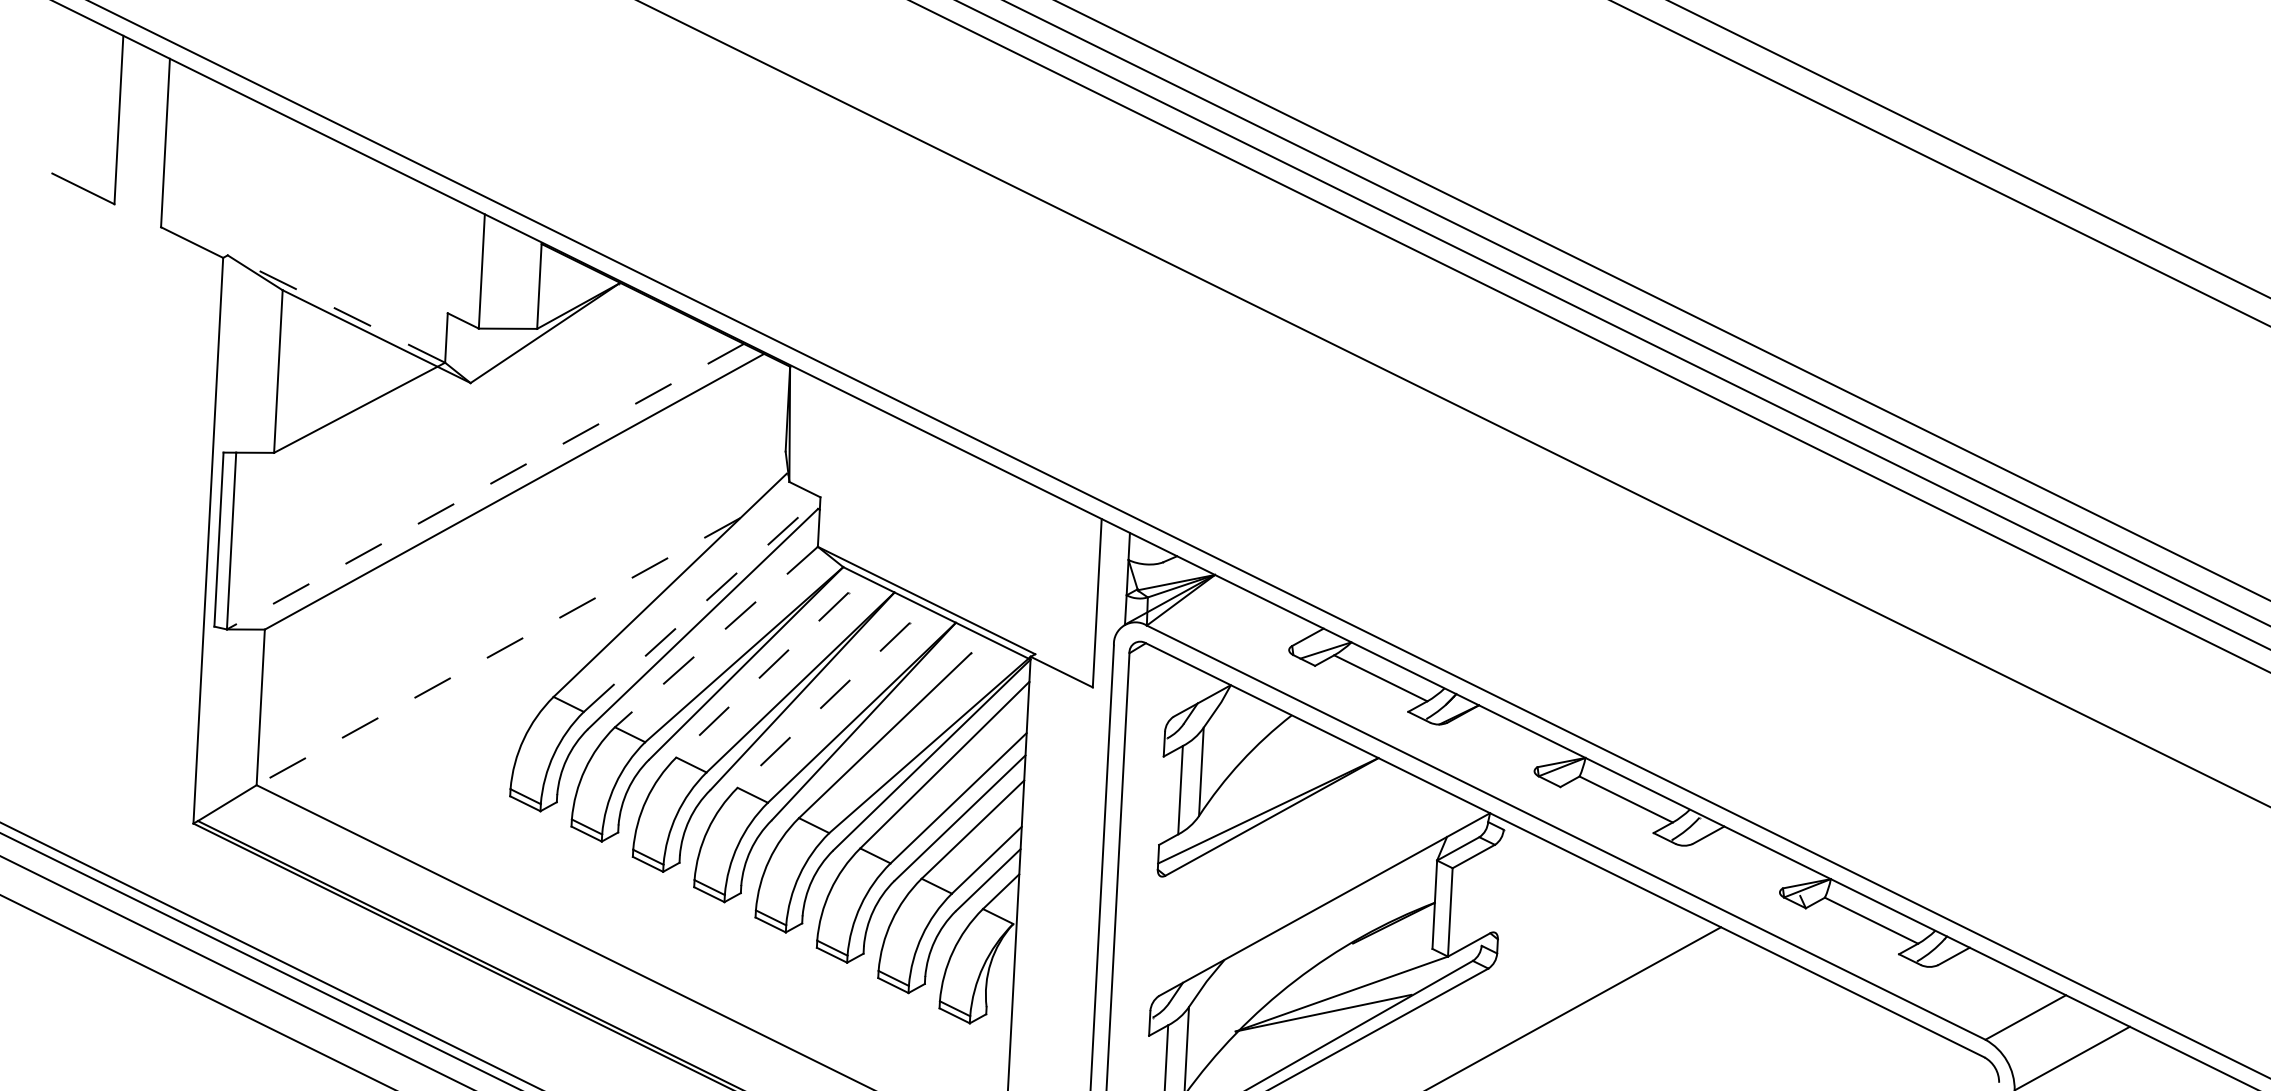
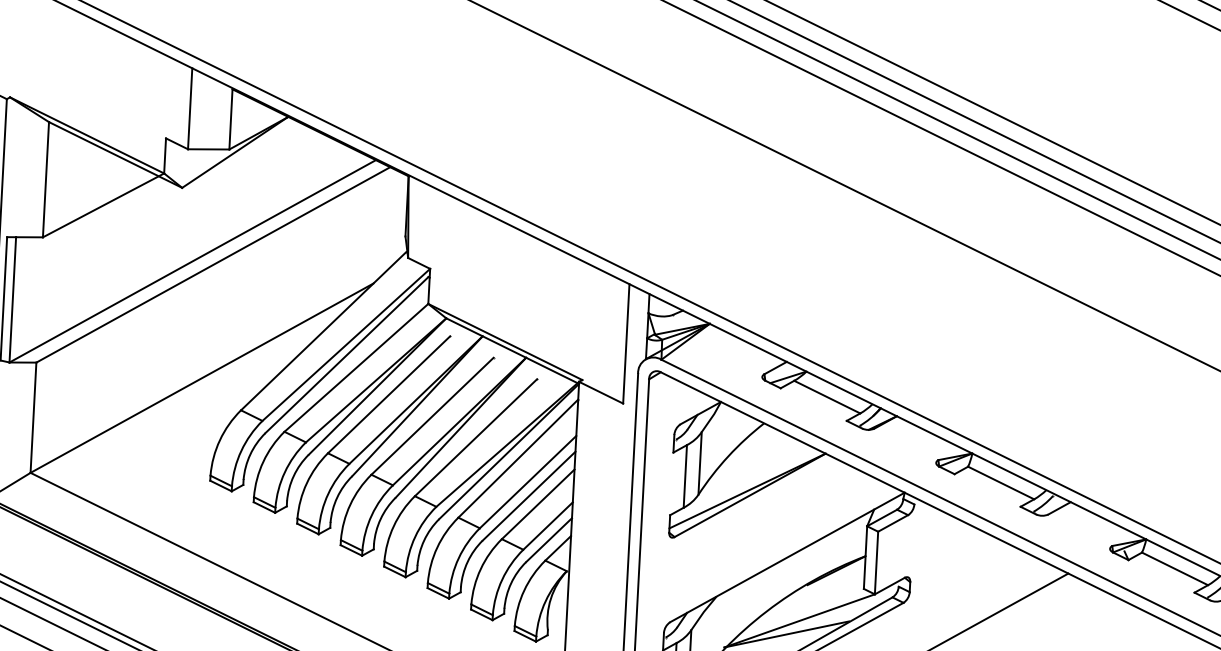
line: (336, 308) -> (87, 135), dashed -> solid
line: (485, 486) -> (192, 261), dashed -> solid
line: (702, 604) -> (346, 344), dashed -> solid
line: (716, 637) -> (356, 368), dashed -> solid
line: (498, 651) -> (201, 378), dashed -> solid
line: (762, 675) -> (389, 395), dashed -> solid
line: (823, 705) -> (432, 416), dashed -> solid

